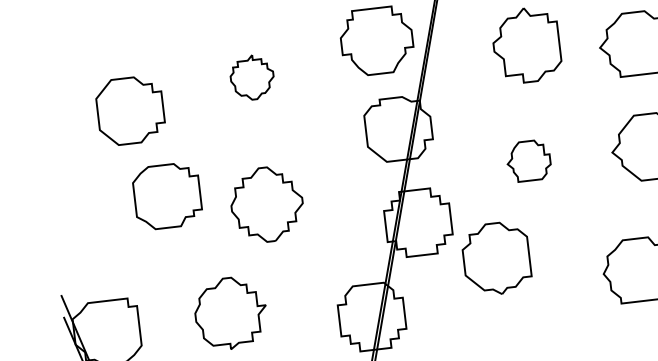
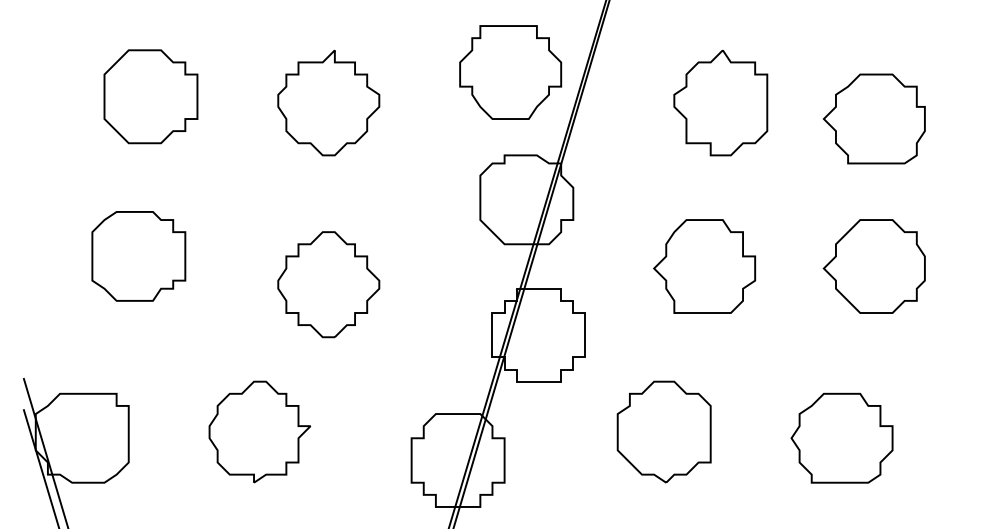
part: (251, 77) -> (328, 102), size x1.67
part: (130, 110) -> (150, 96), moved
part: (528, 161) -> (704, 266), size x1.67
part: (167, 196) -> (138, 256), moved
part: (496, 258) -> (663, 431), moved

